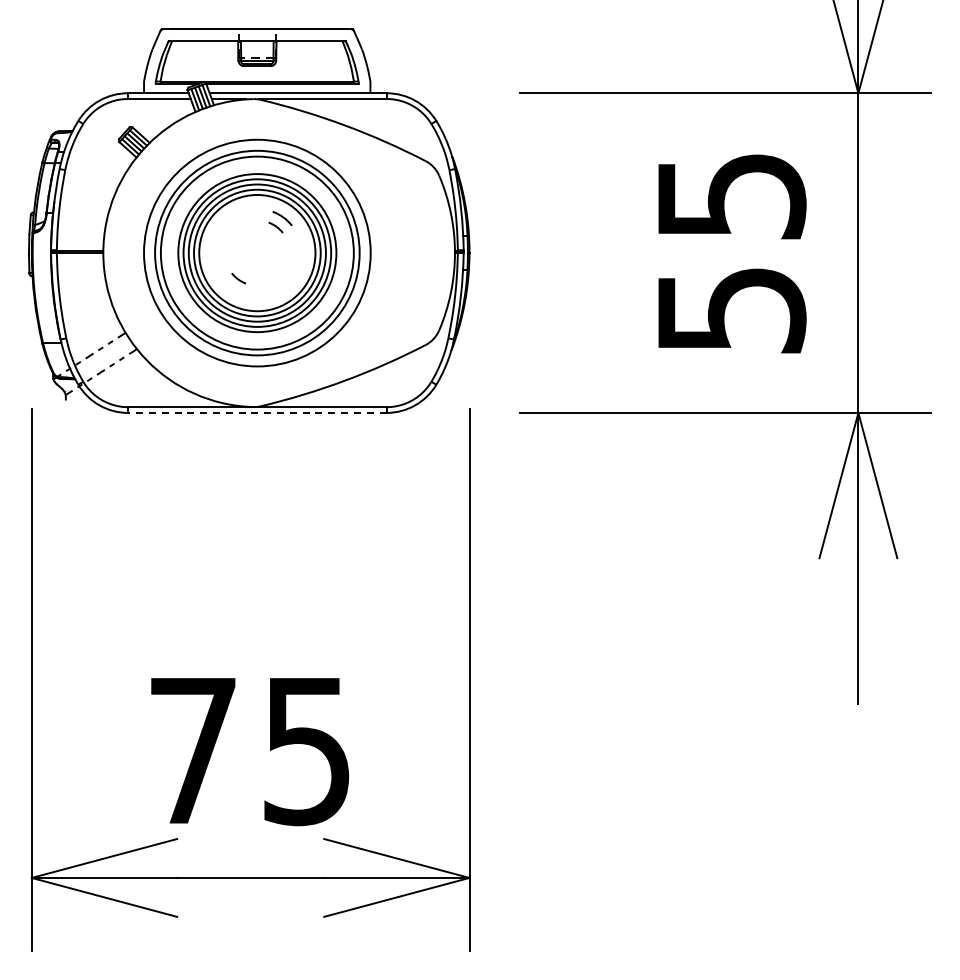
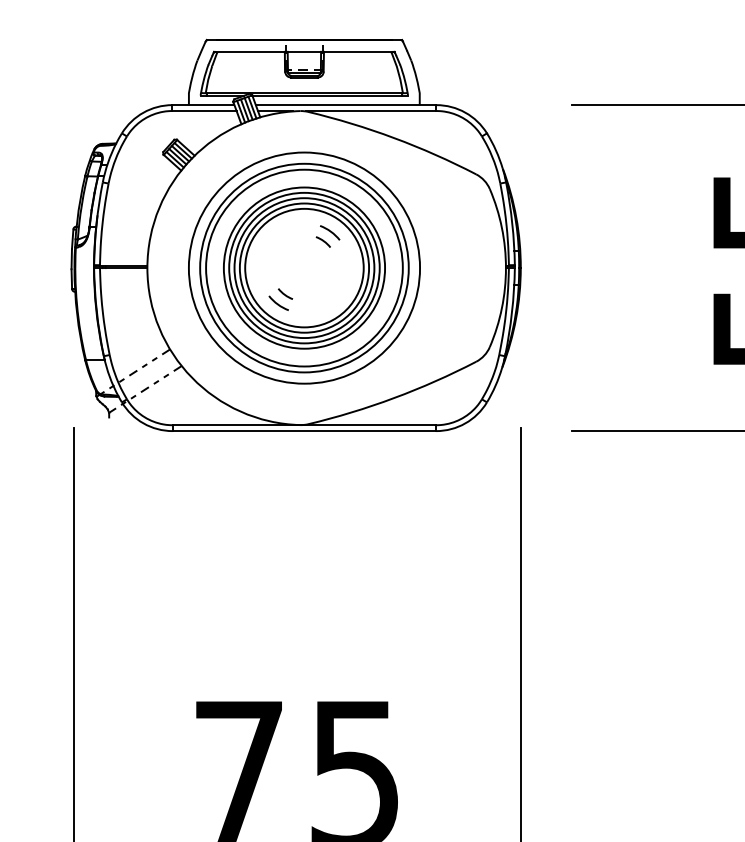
arc: (231, 287) -> (278, 303), added
line: (256, 412) -> (303, 430), dashed -> solid

